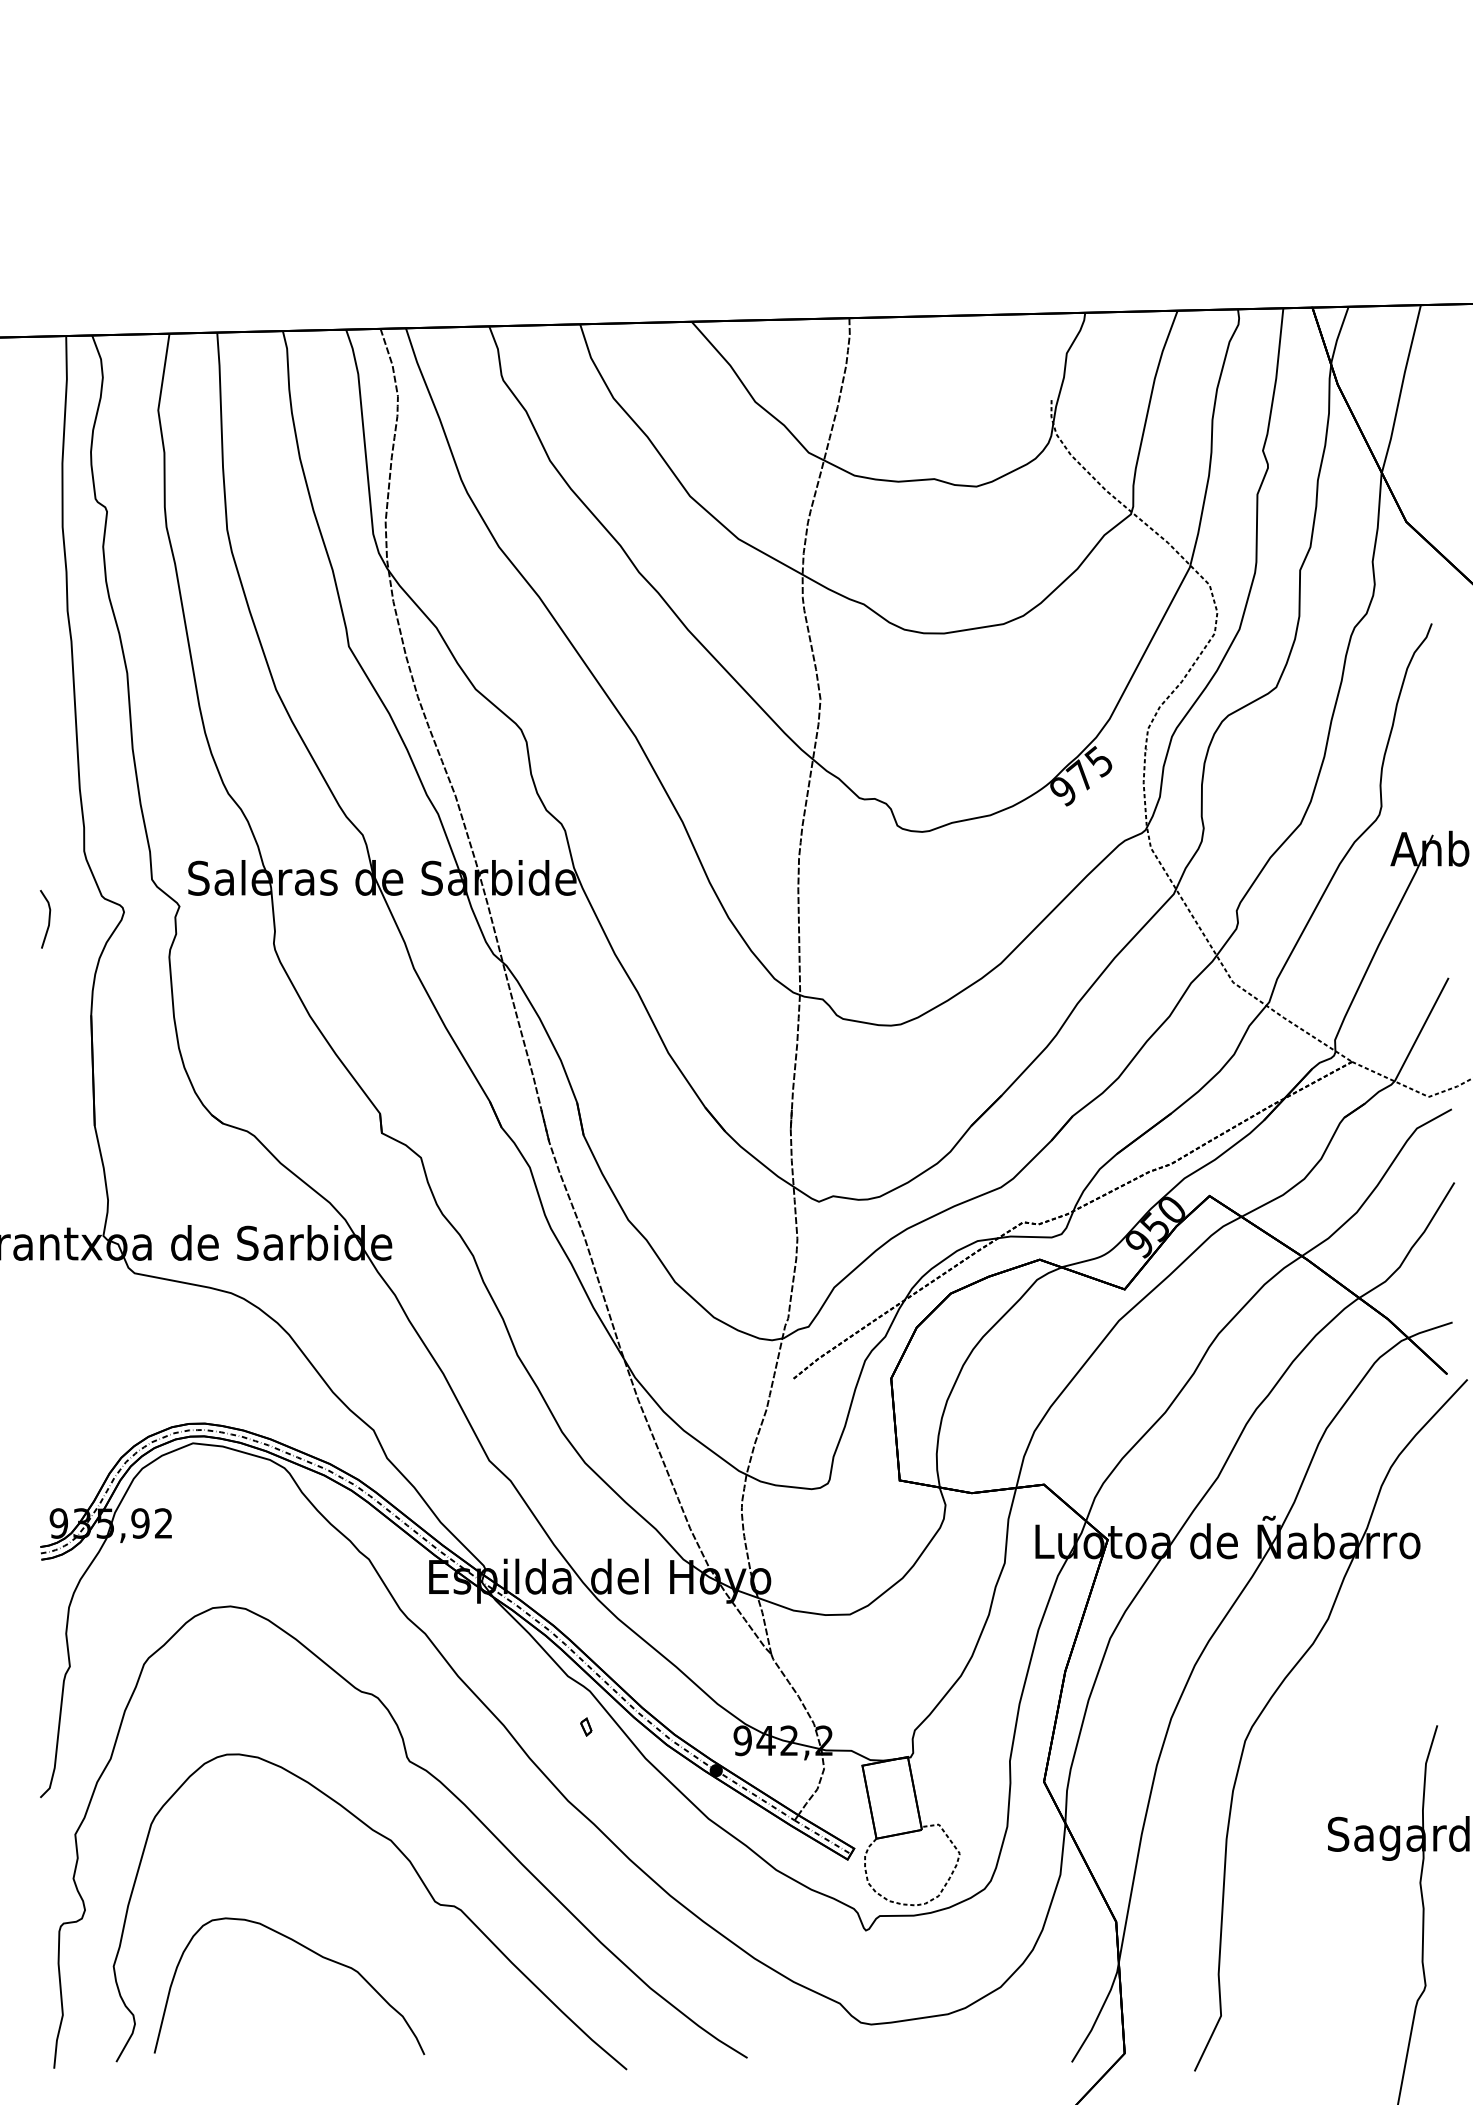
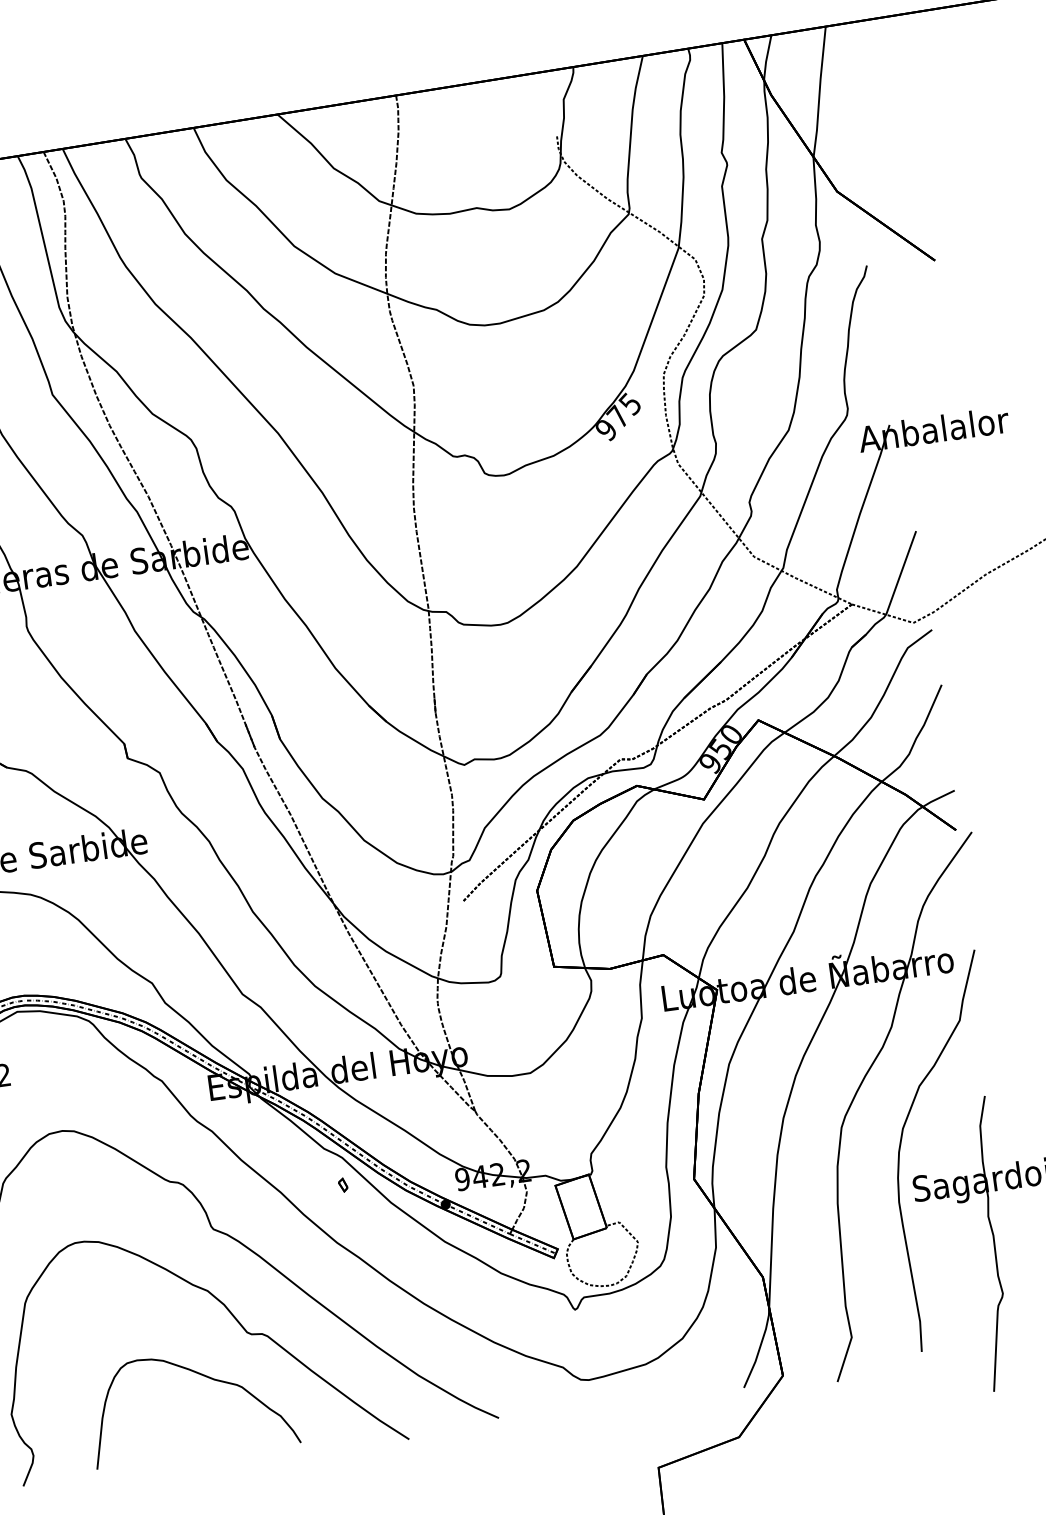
curve: (1320, 1771) -> (901, 1142), added
curve: (310, 1951) -> (204, 1376), moved

